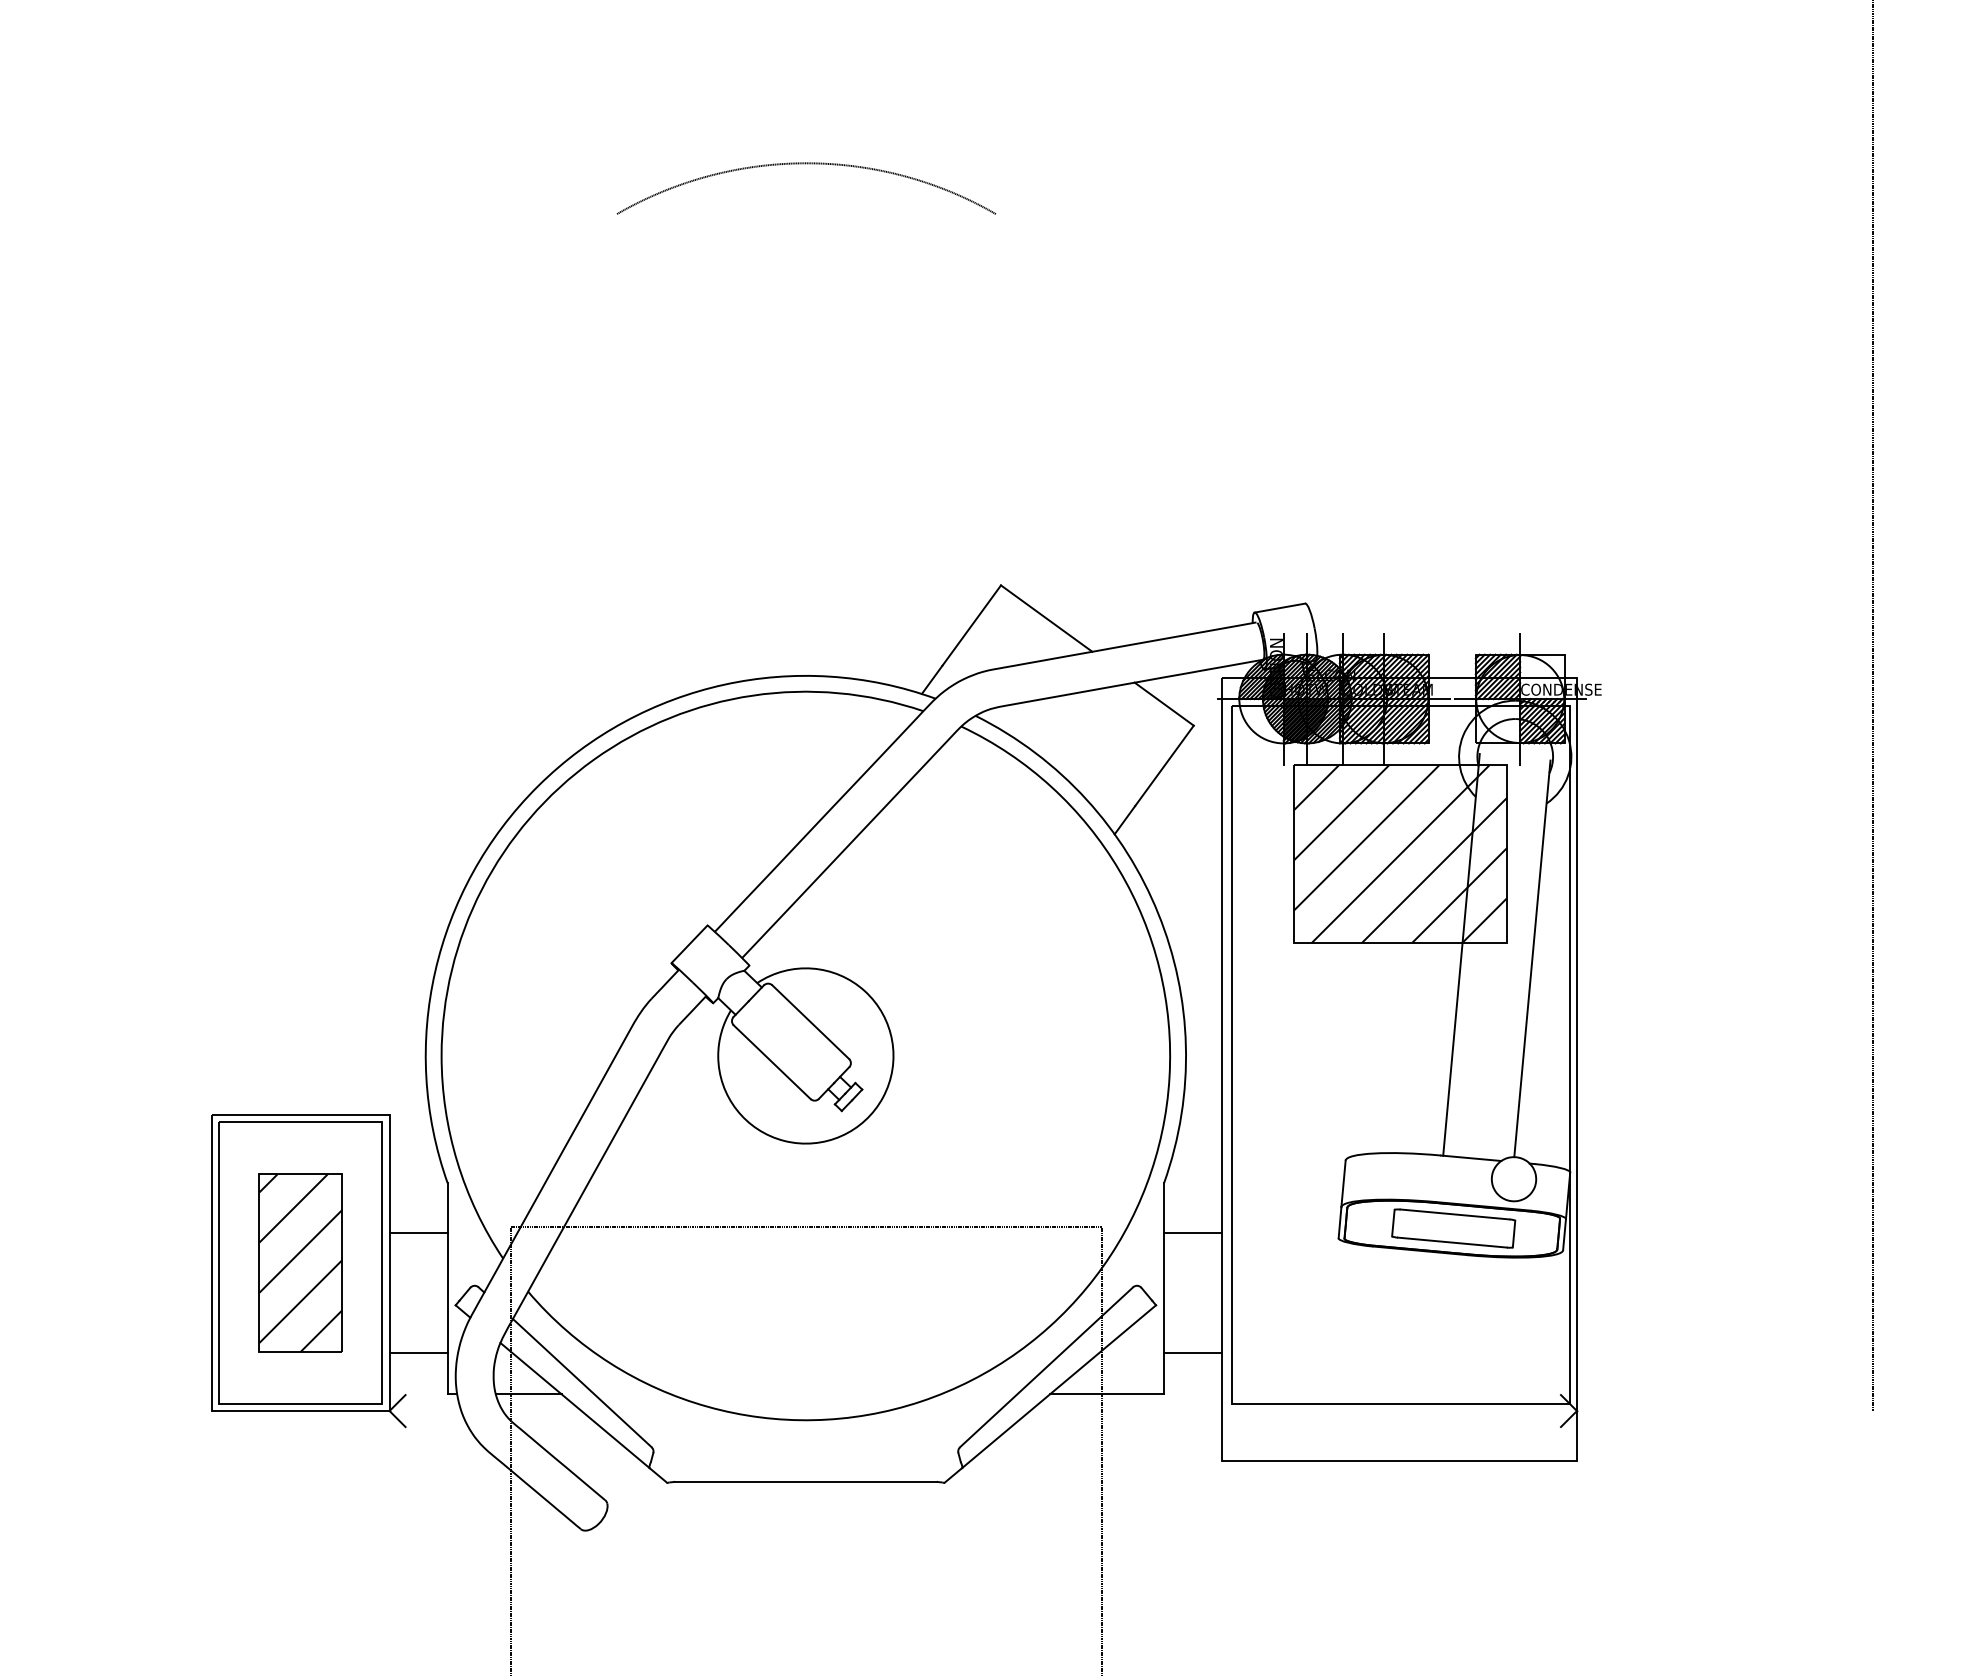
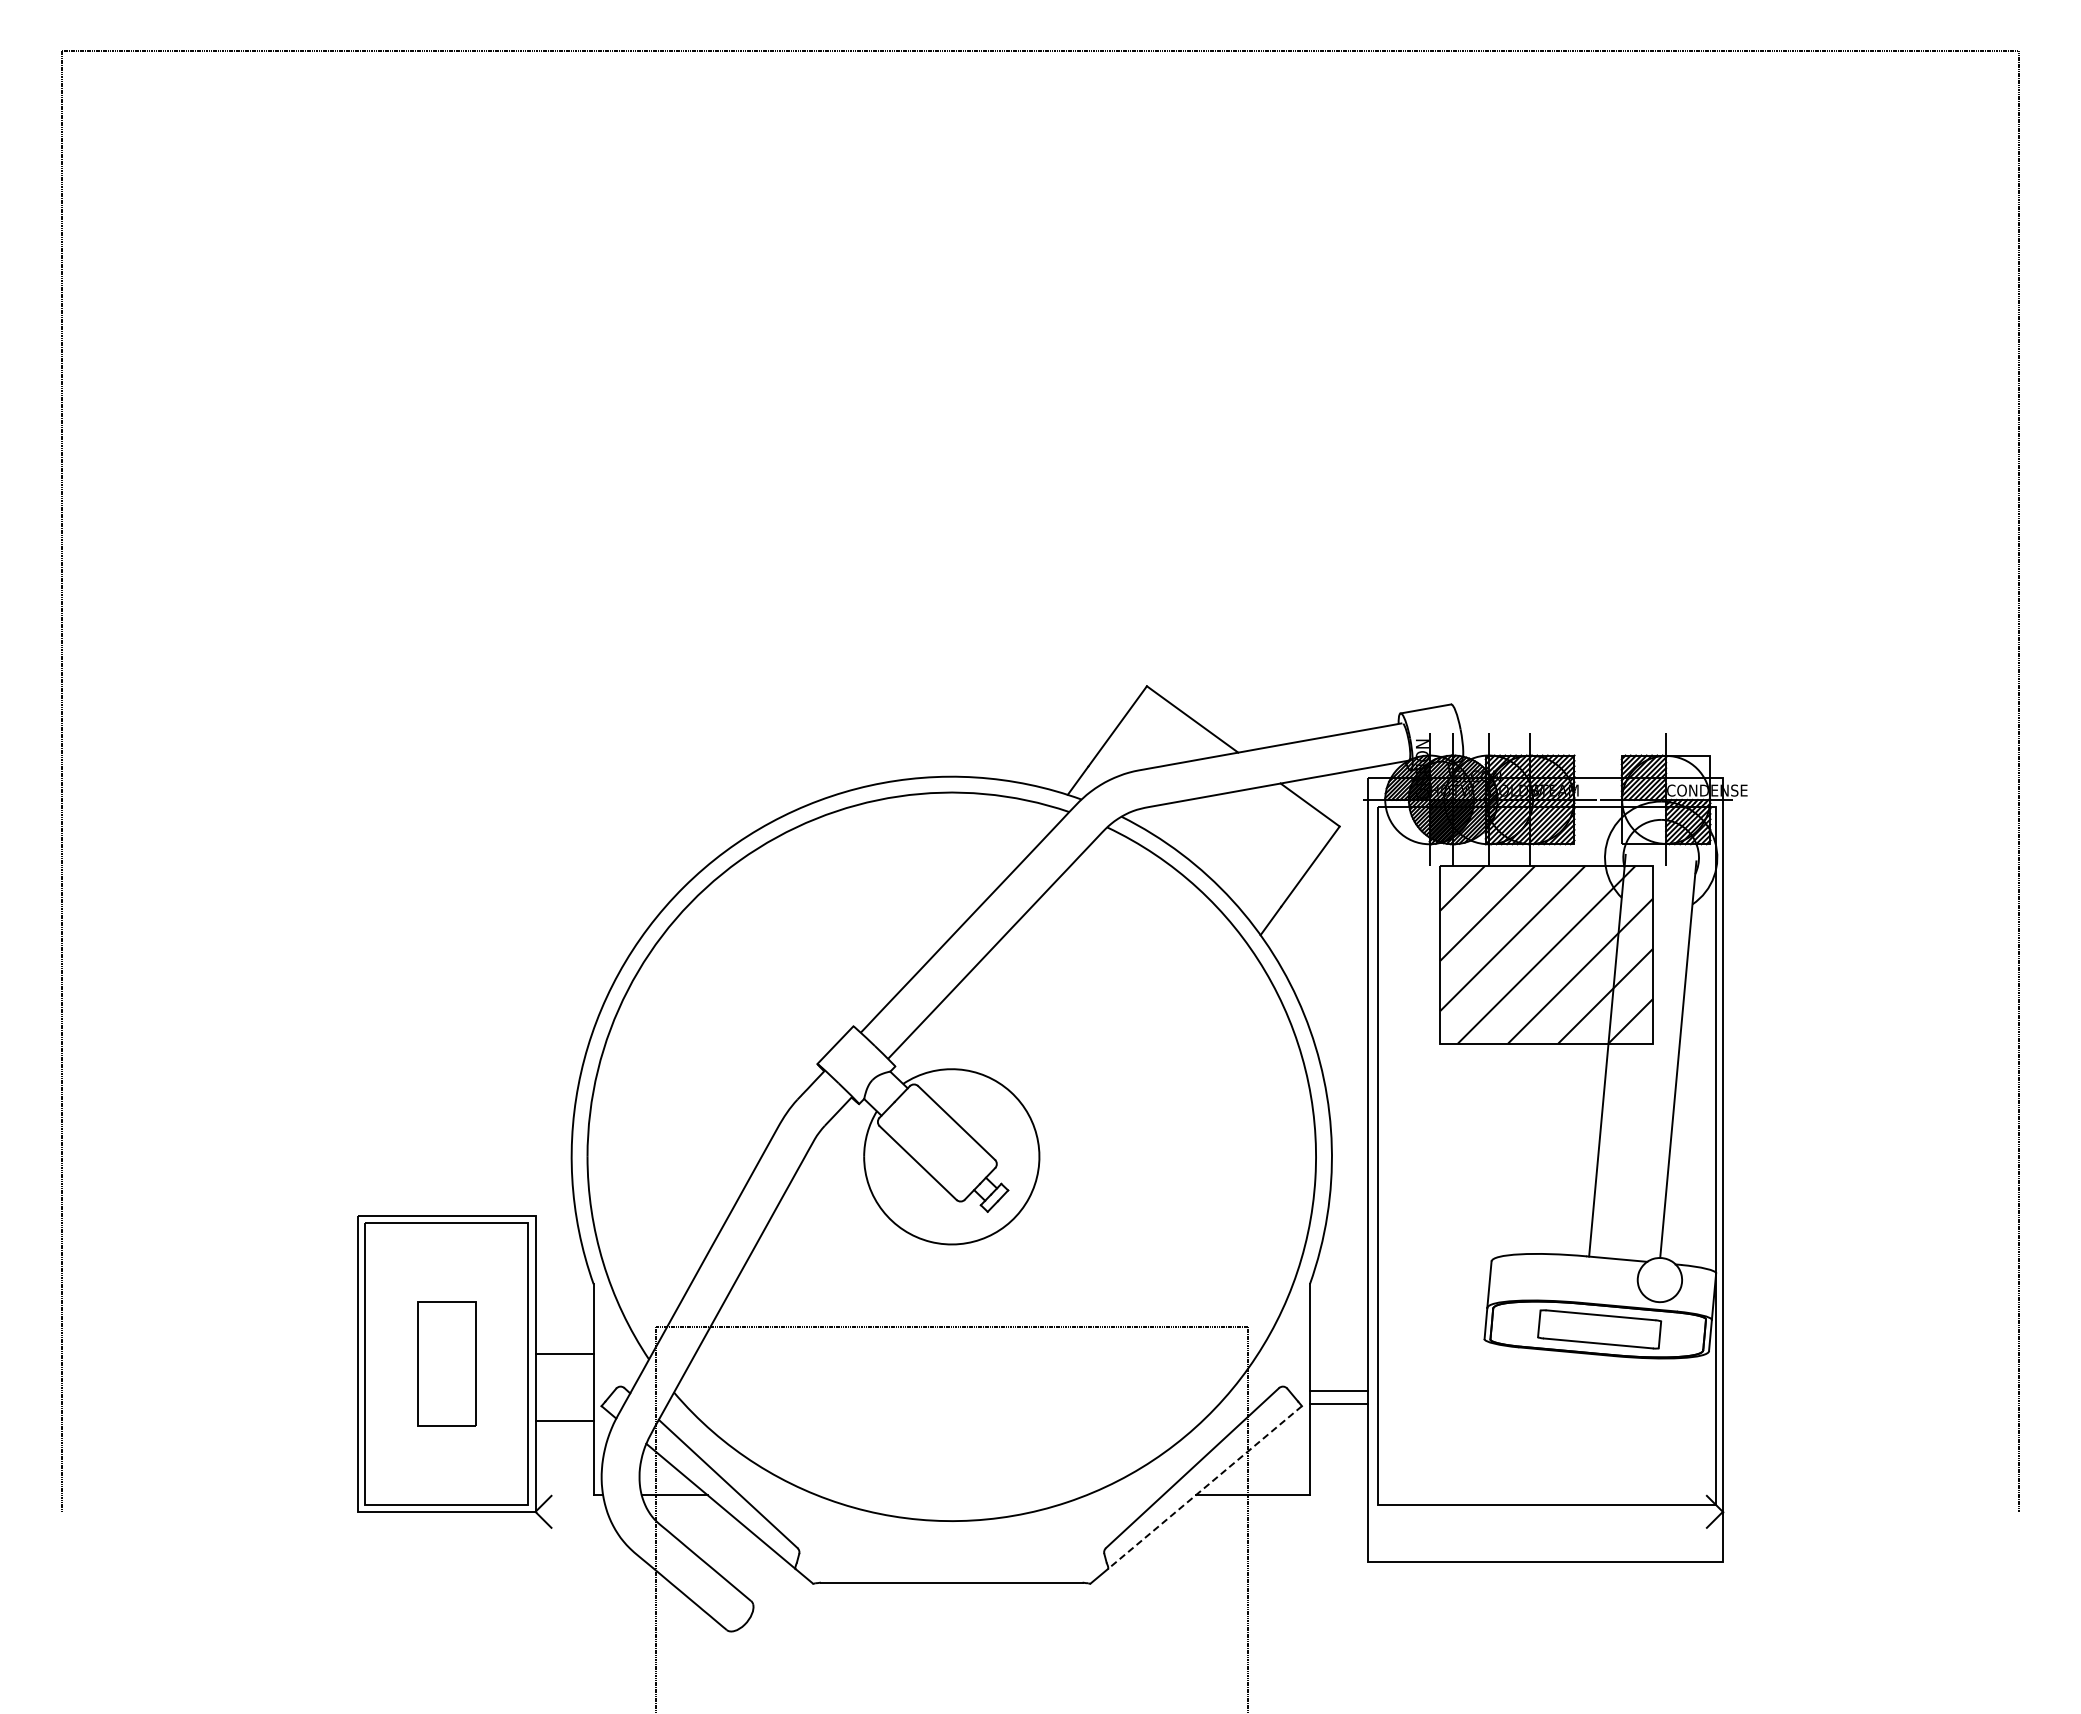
arc: (800, 164) -> (946, 265), removed
line: (418, 1232) -> (564, 1421), moved
line: (1192, 1232) -> (1338, 1404), moved
part: (300, 1262) -> (446, 1363), size x0.7
line: (418, 1352) -> (564, 1354), moved
line: (1192, 1352) -> (1338, 1391), moved
line: (1059, 1386) -> (1205, 1487), solid -> dashed

